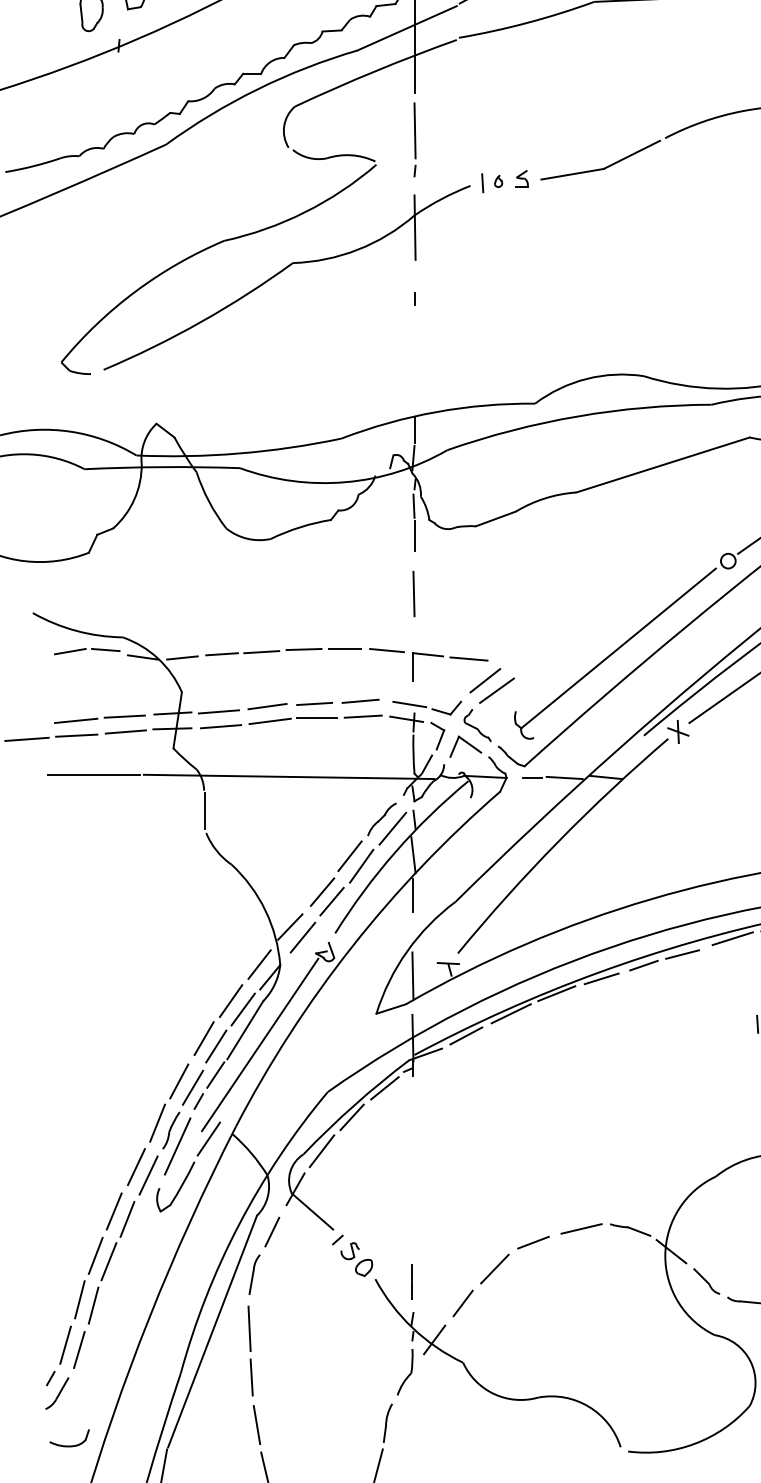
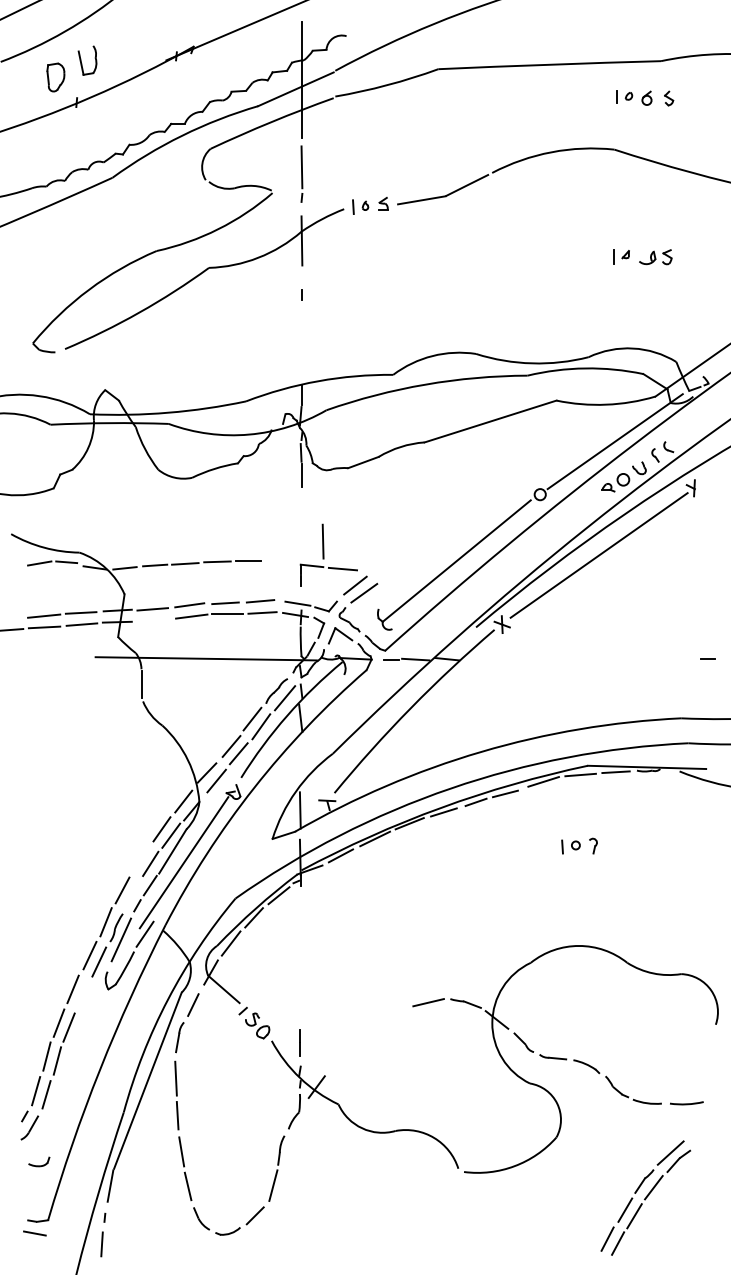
line: (413, 593) -> (322, 541), moved
line: (386, 650) -> (280, 562), removed
line: (221, 726) -> (154, 620), removed
line: (93, 775) -> (57, 657), removed
line: (413, 894) -> (300, 748), removed
line: (204, 1038) -> (141, 857), removed
line: (192, 1088) -> (132, 895), removed
line: (126, 1219) -> (82, 995), removed
part: (495, 1269) -> (363, 1033), removed
part: (68, 1437) -> (38, 1161), size x0.7

